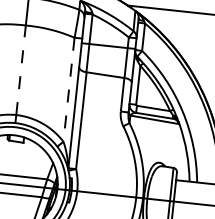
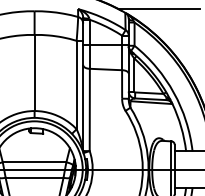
line: (20, 69) -> (34, 72), dashed -> solid
line: (68, 90) -> (76, 85), dashed -> solid

